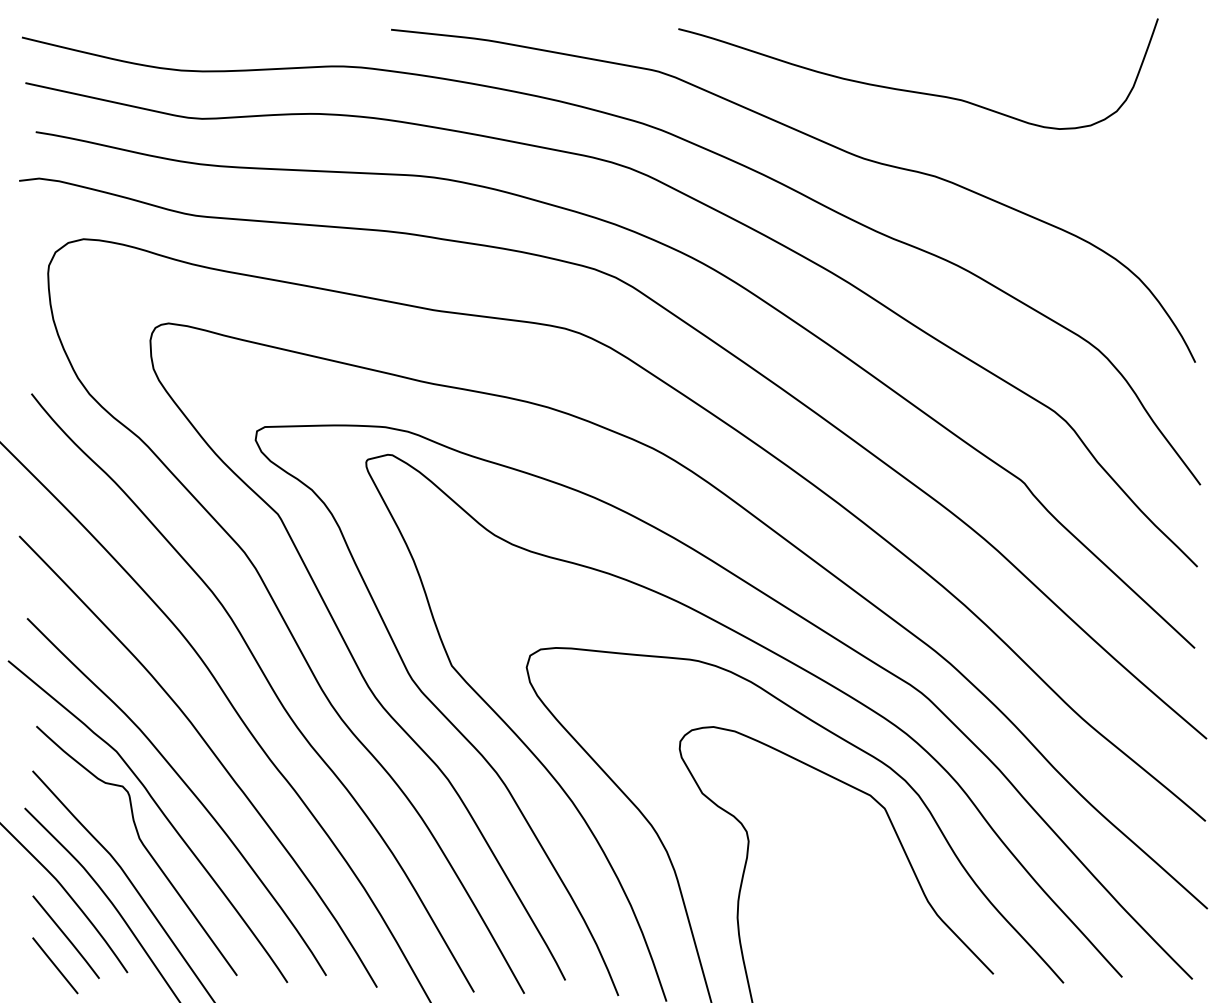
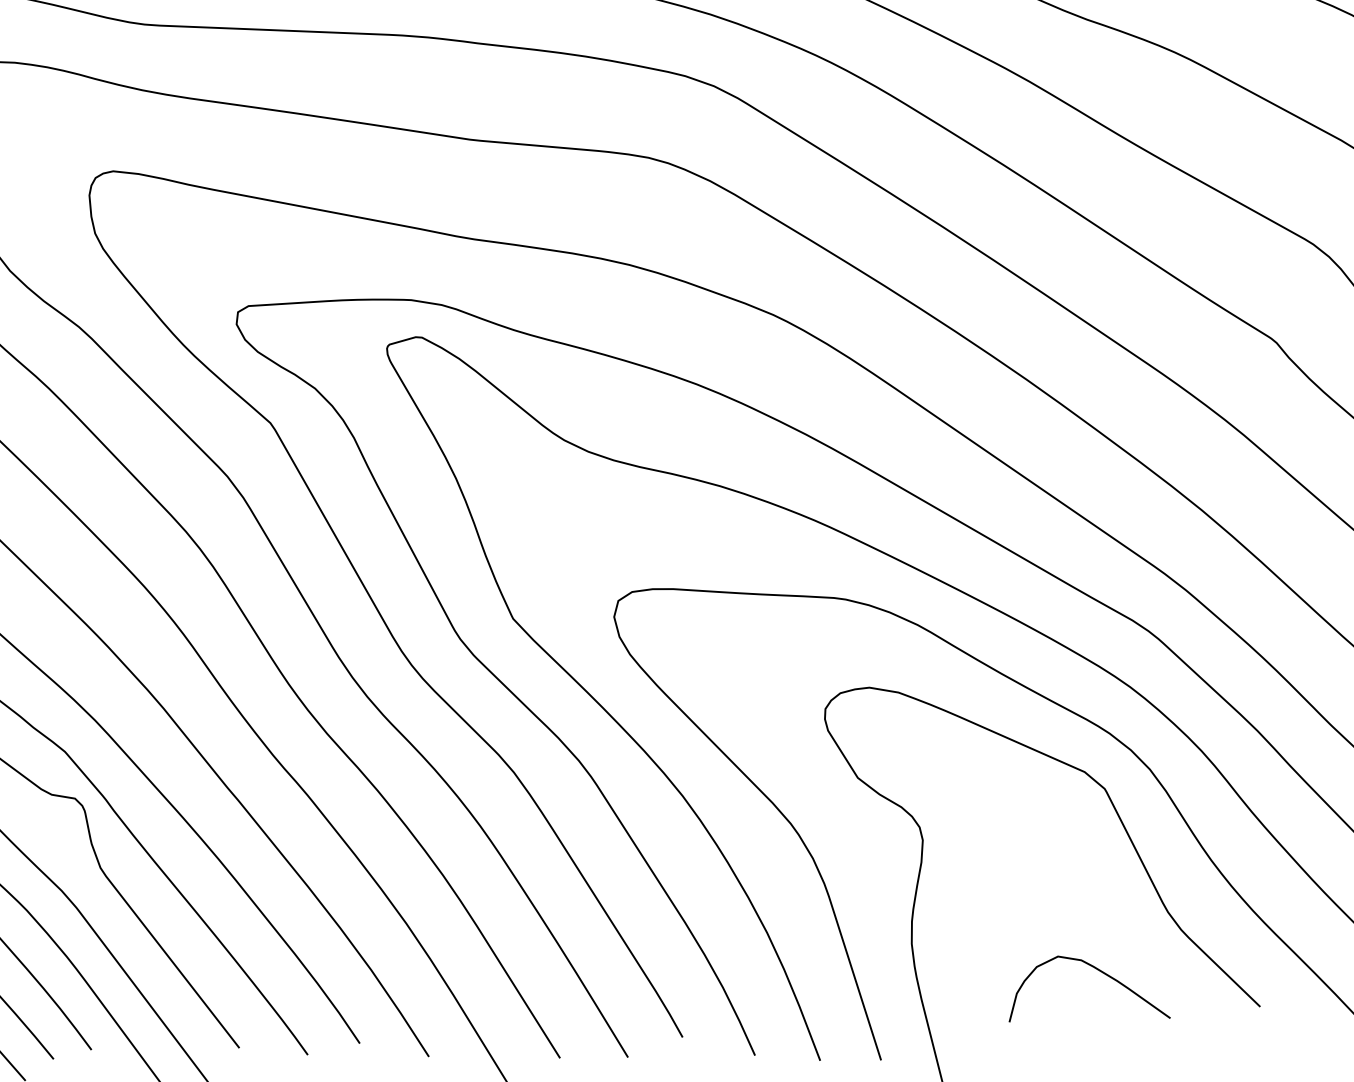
curve: (876, 944) -> (1100, 972), added

